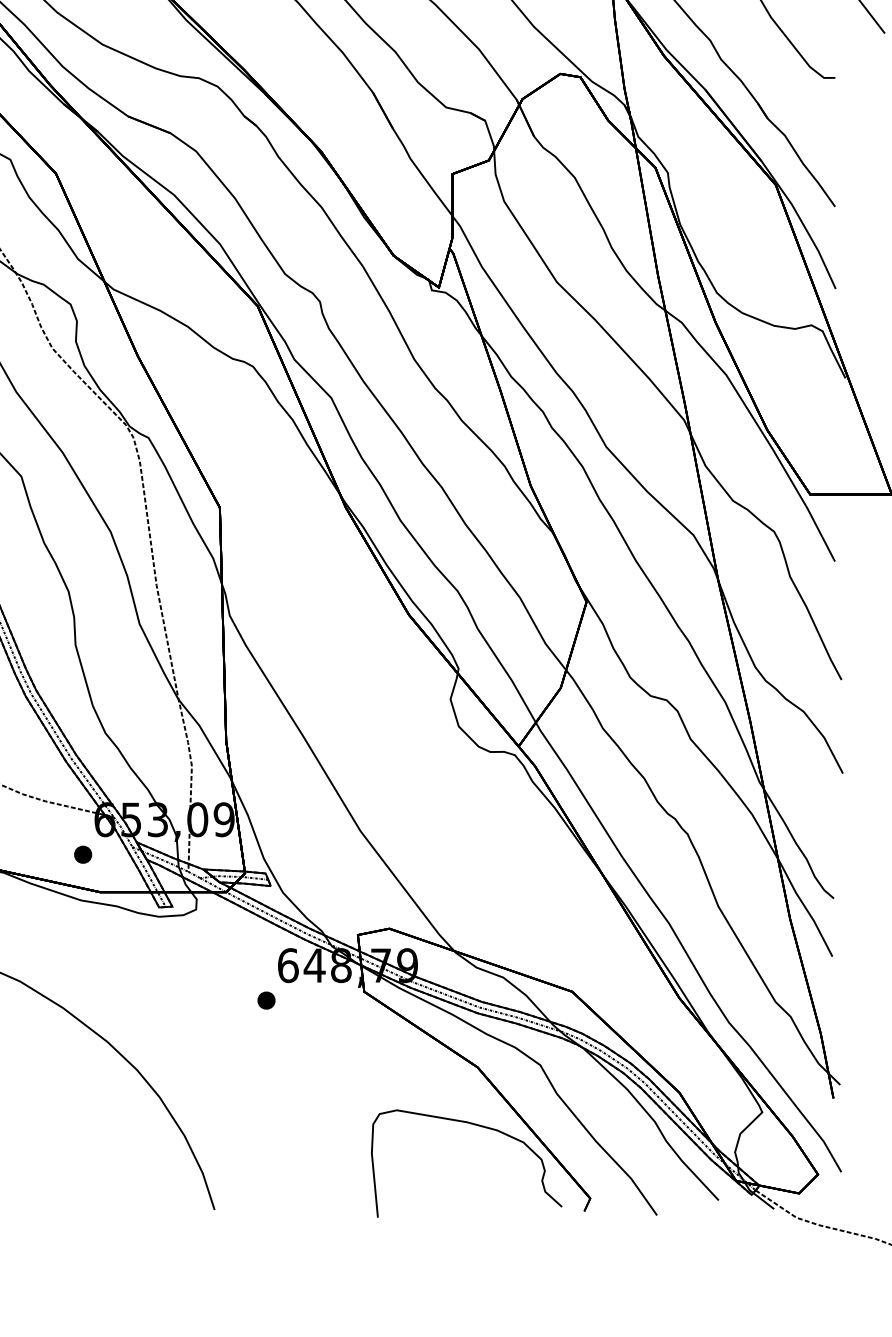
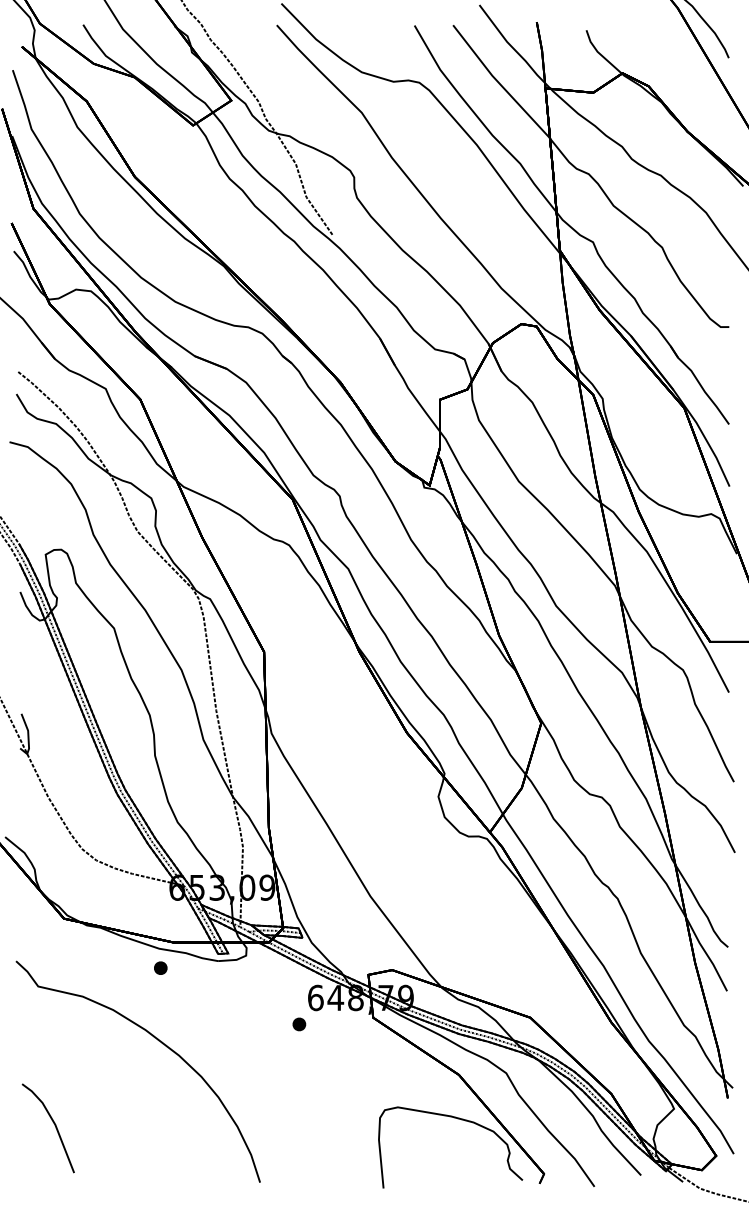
part: (82, 853) -> (160, 967), moved

